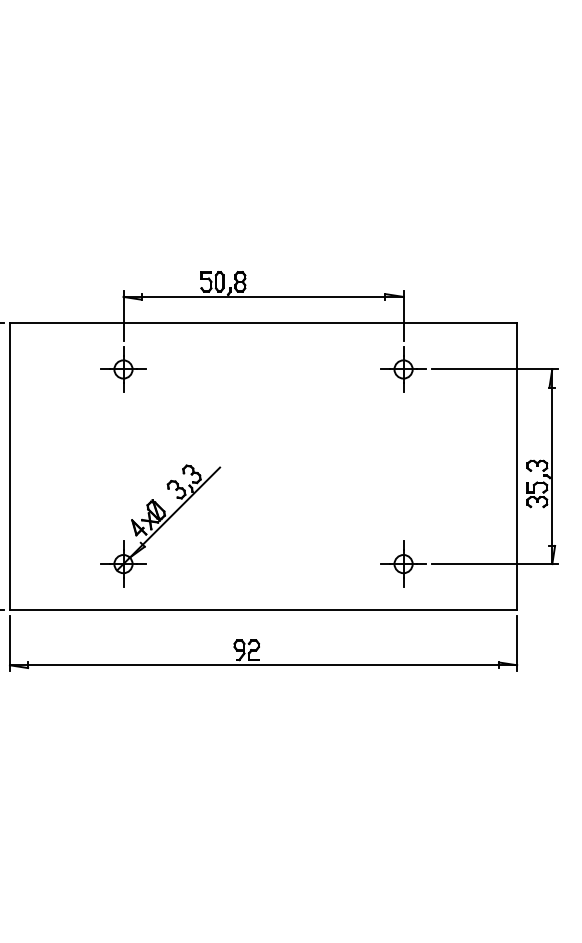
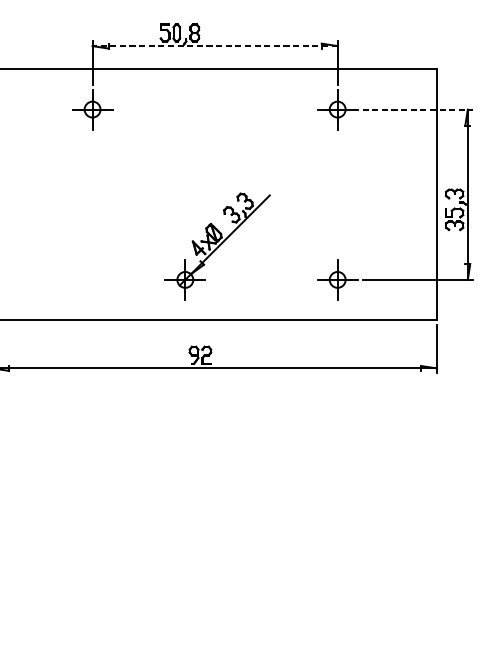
line: (263, 296) -> (215, 45), solid -> dashed
line: (494, 369) -> (417, 109), solid -> dashed
part: (160, 525) -> (217, 246), moved

